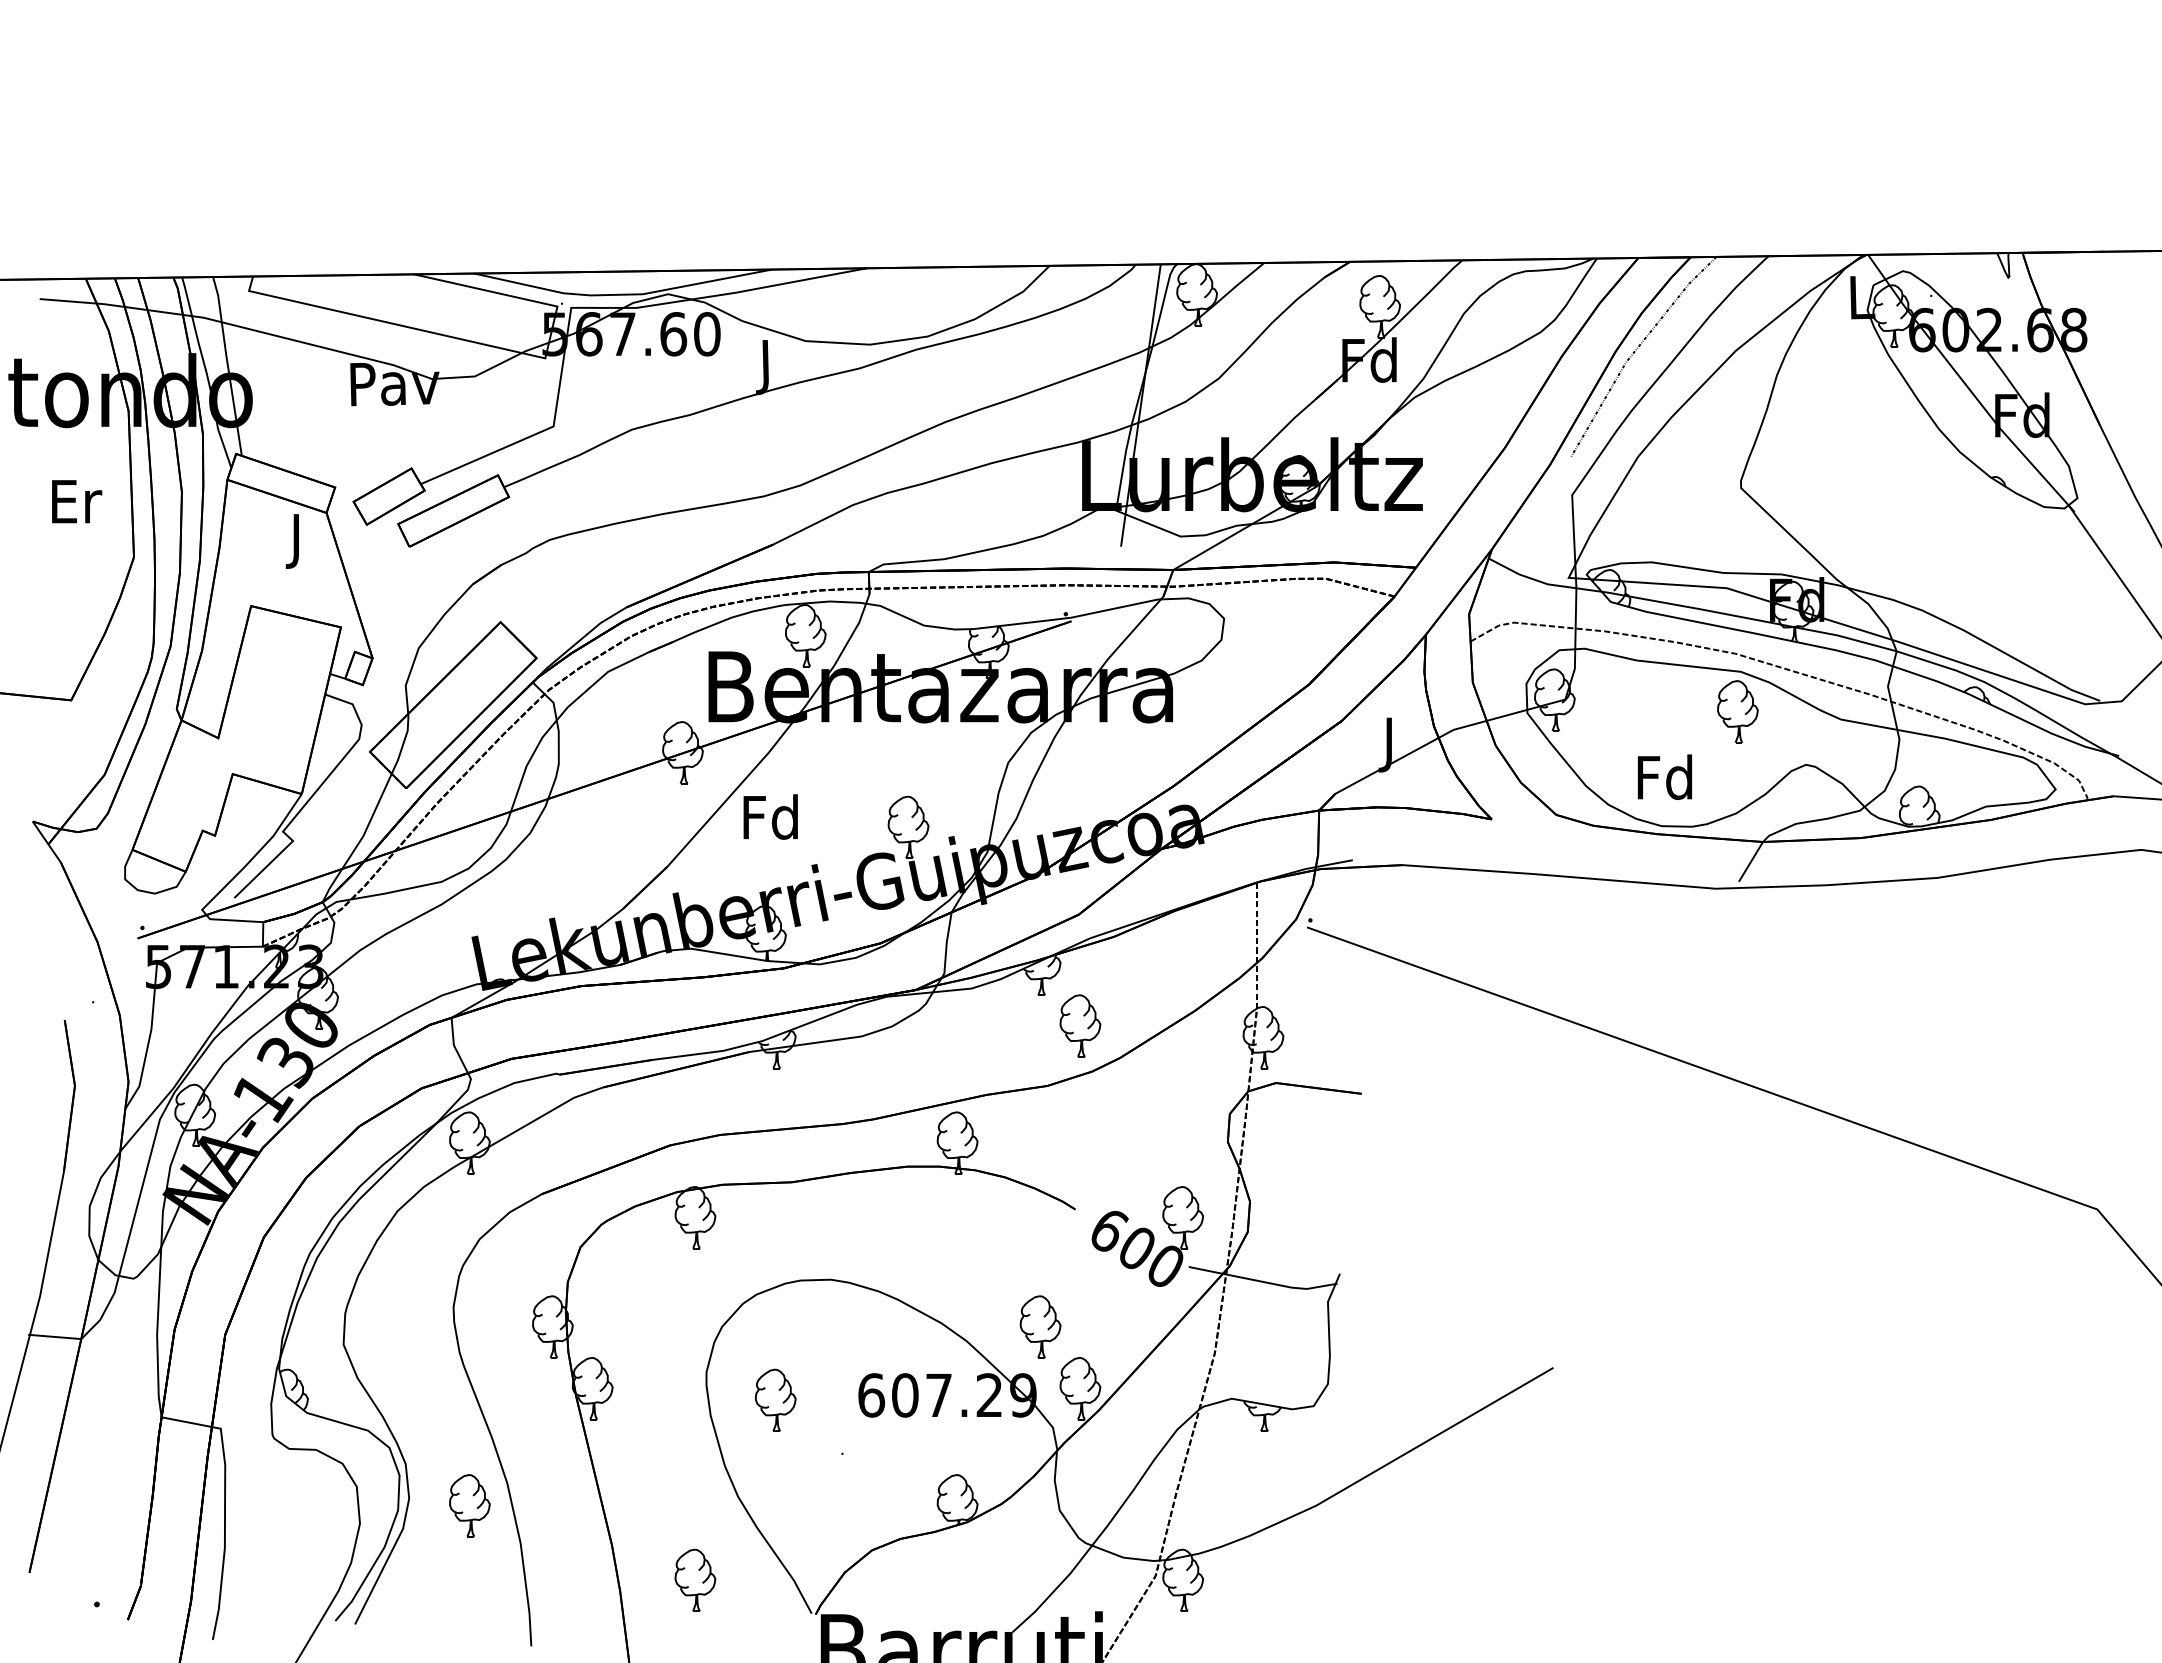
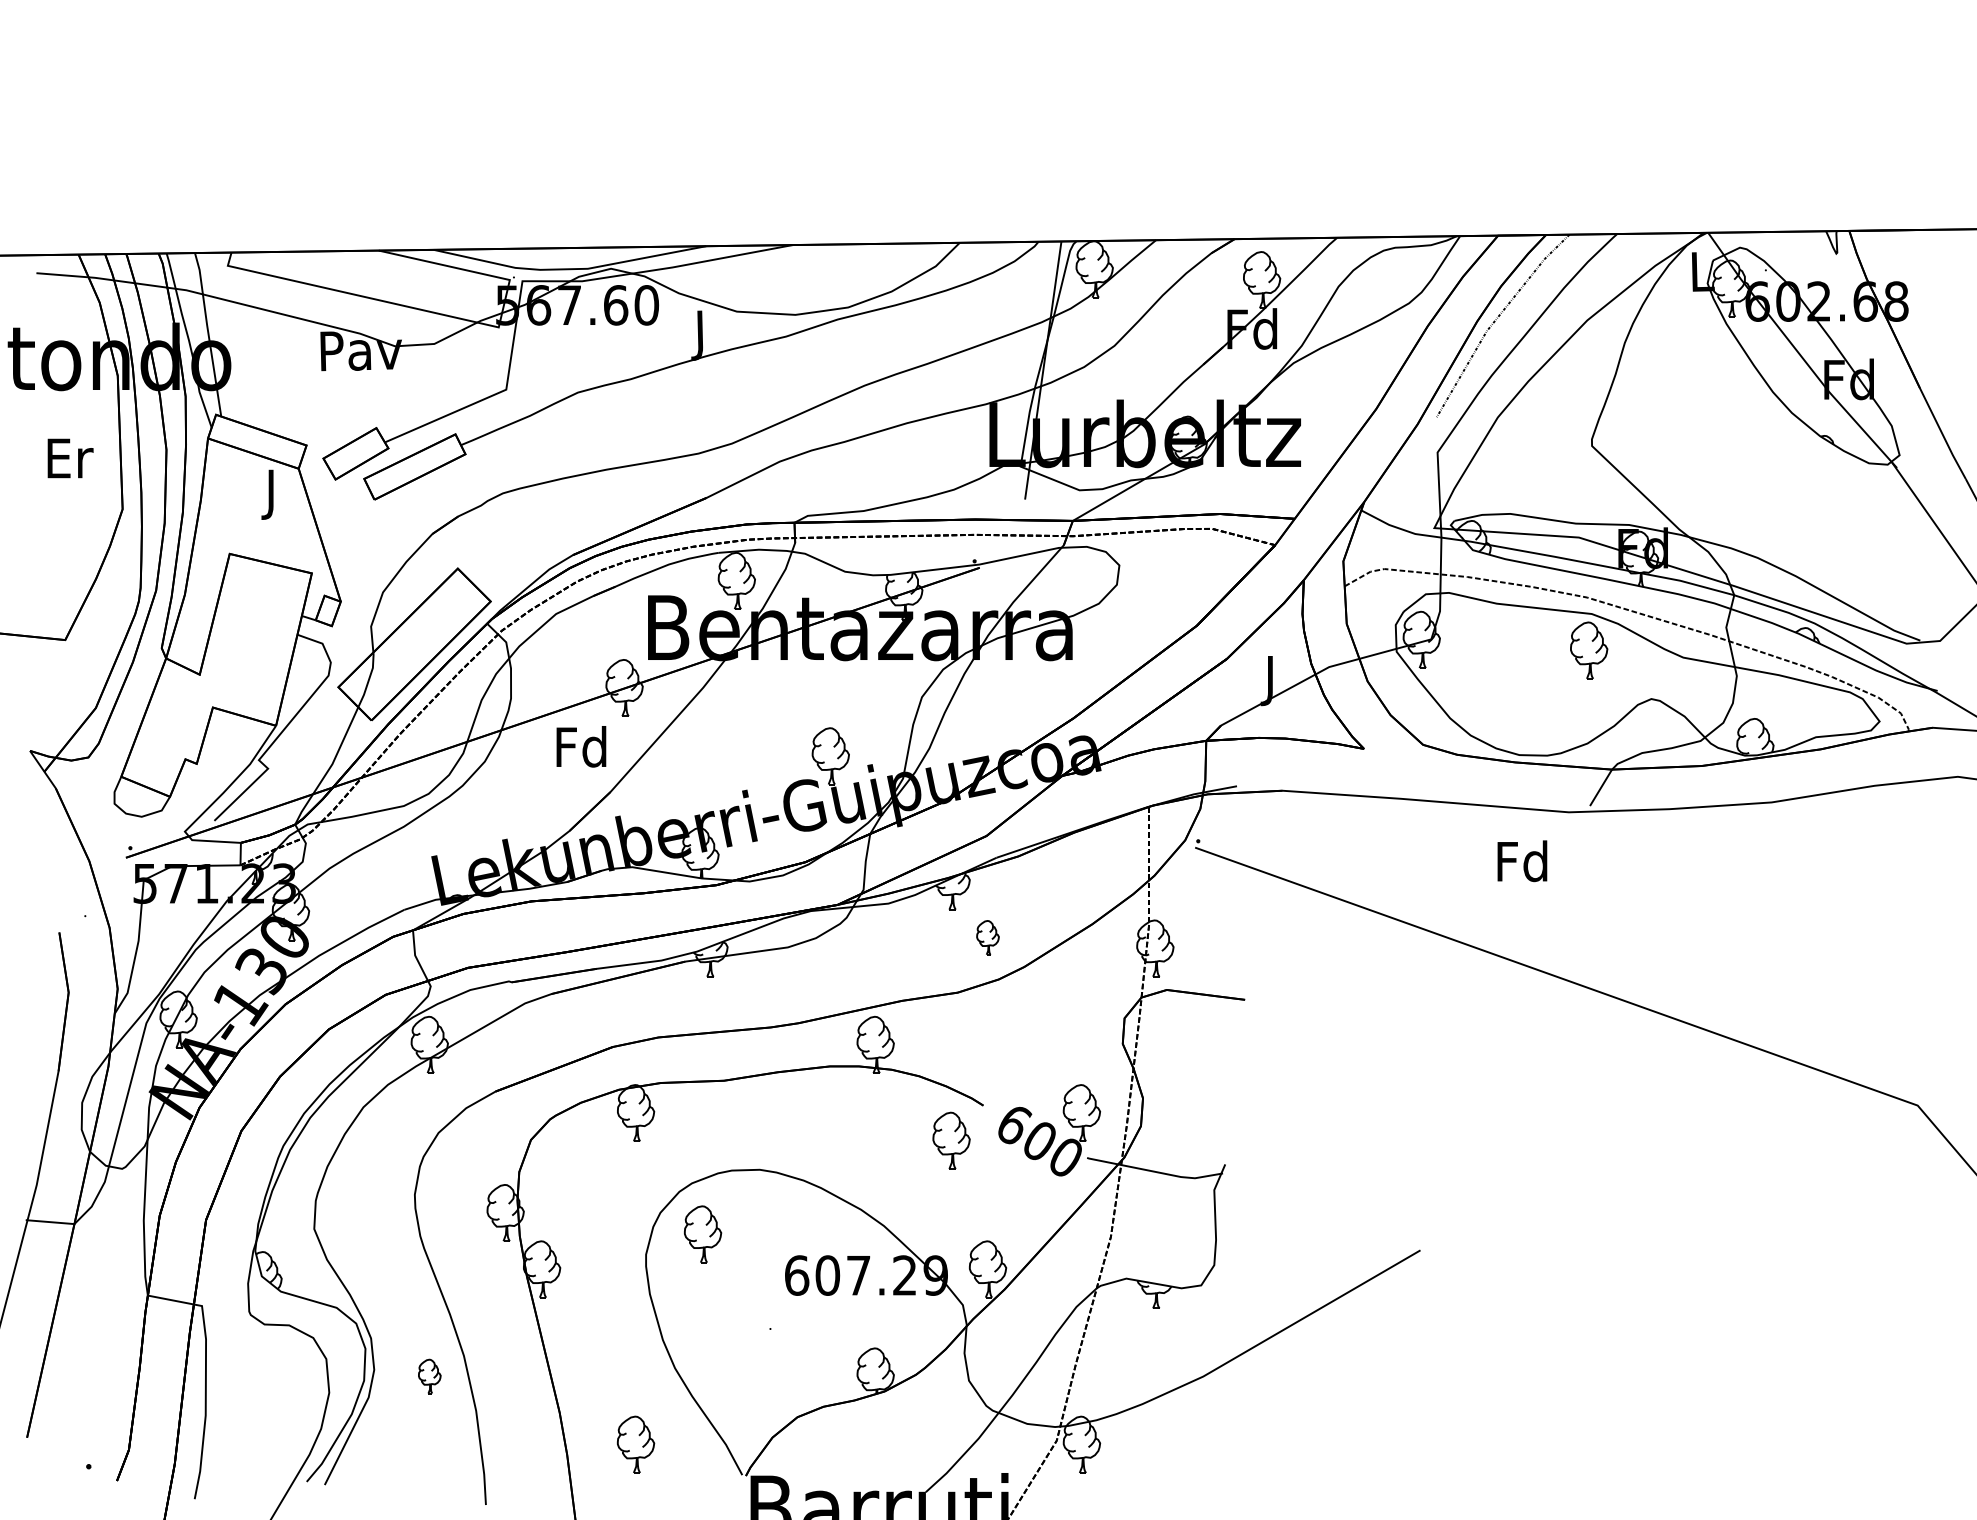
text: (1664, 776) -> (1521, 860), moved
text: (770, 816) -> (581, 746), moved
part: (1080, 1025) -> (988, 937), size x0.6
part: (1040, 1326) -> (951, 1140), moved
part: (775, 1399) -> (702, 1233), moved
part: (469, 1505) -> (429, 1376), size x0.6

